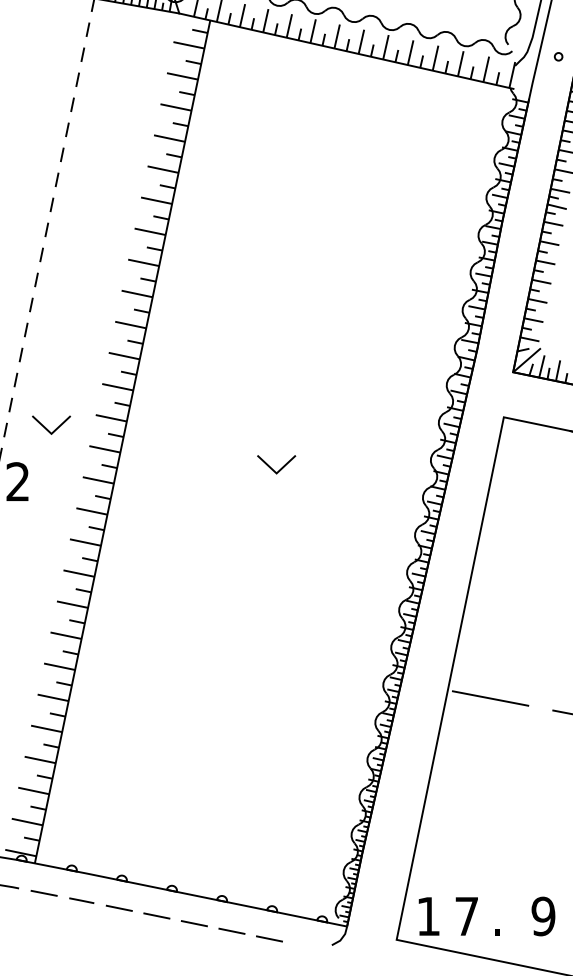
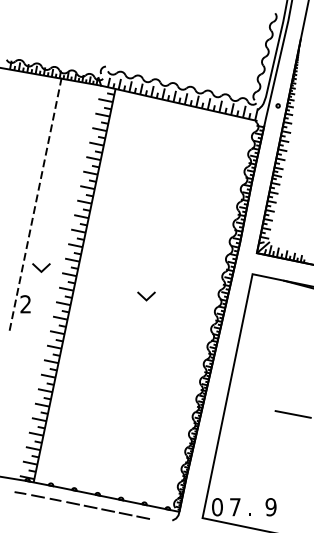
line: (47, 426) -> (39, 268), moved
line: (488, 698) -> (245, 405), removed
text: (428, 917) -> (217, 507), 1 -> 0

